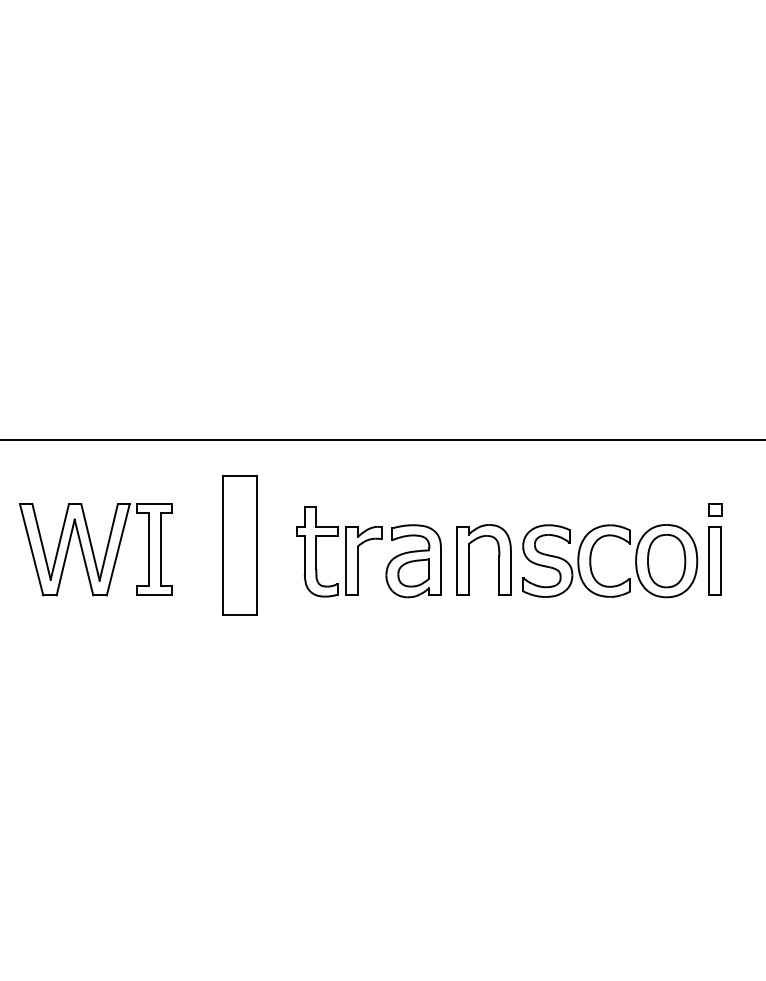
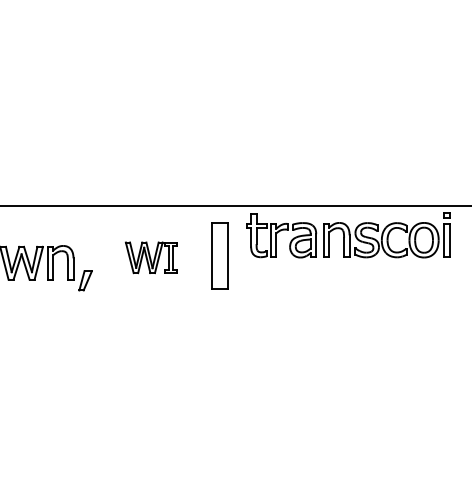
part: (96, 549) -> (151, 257), size x0.7
part: (508, 551) -> (348, 235), moved

